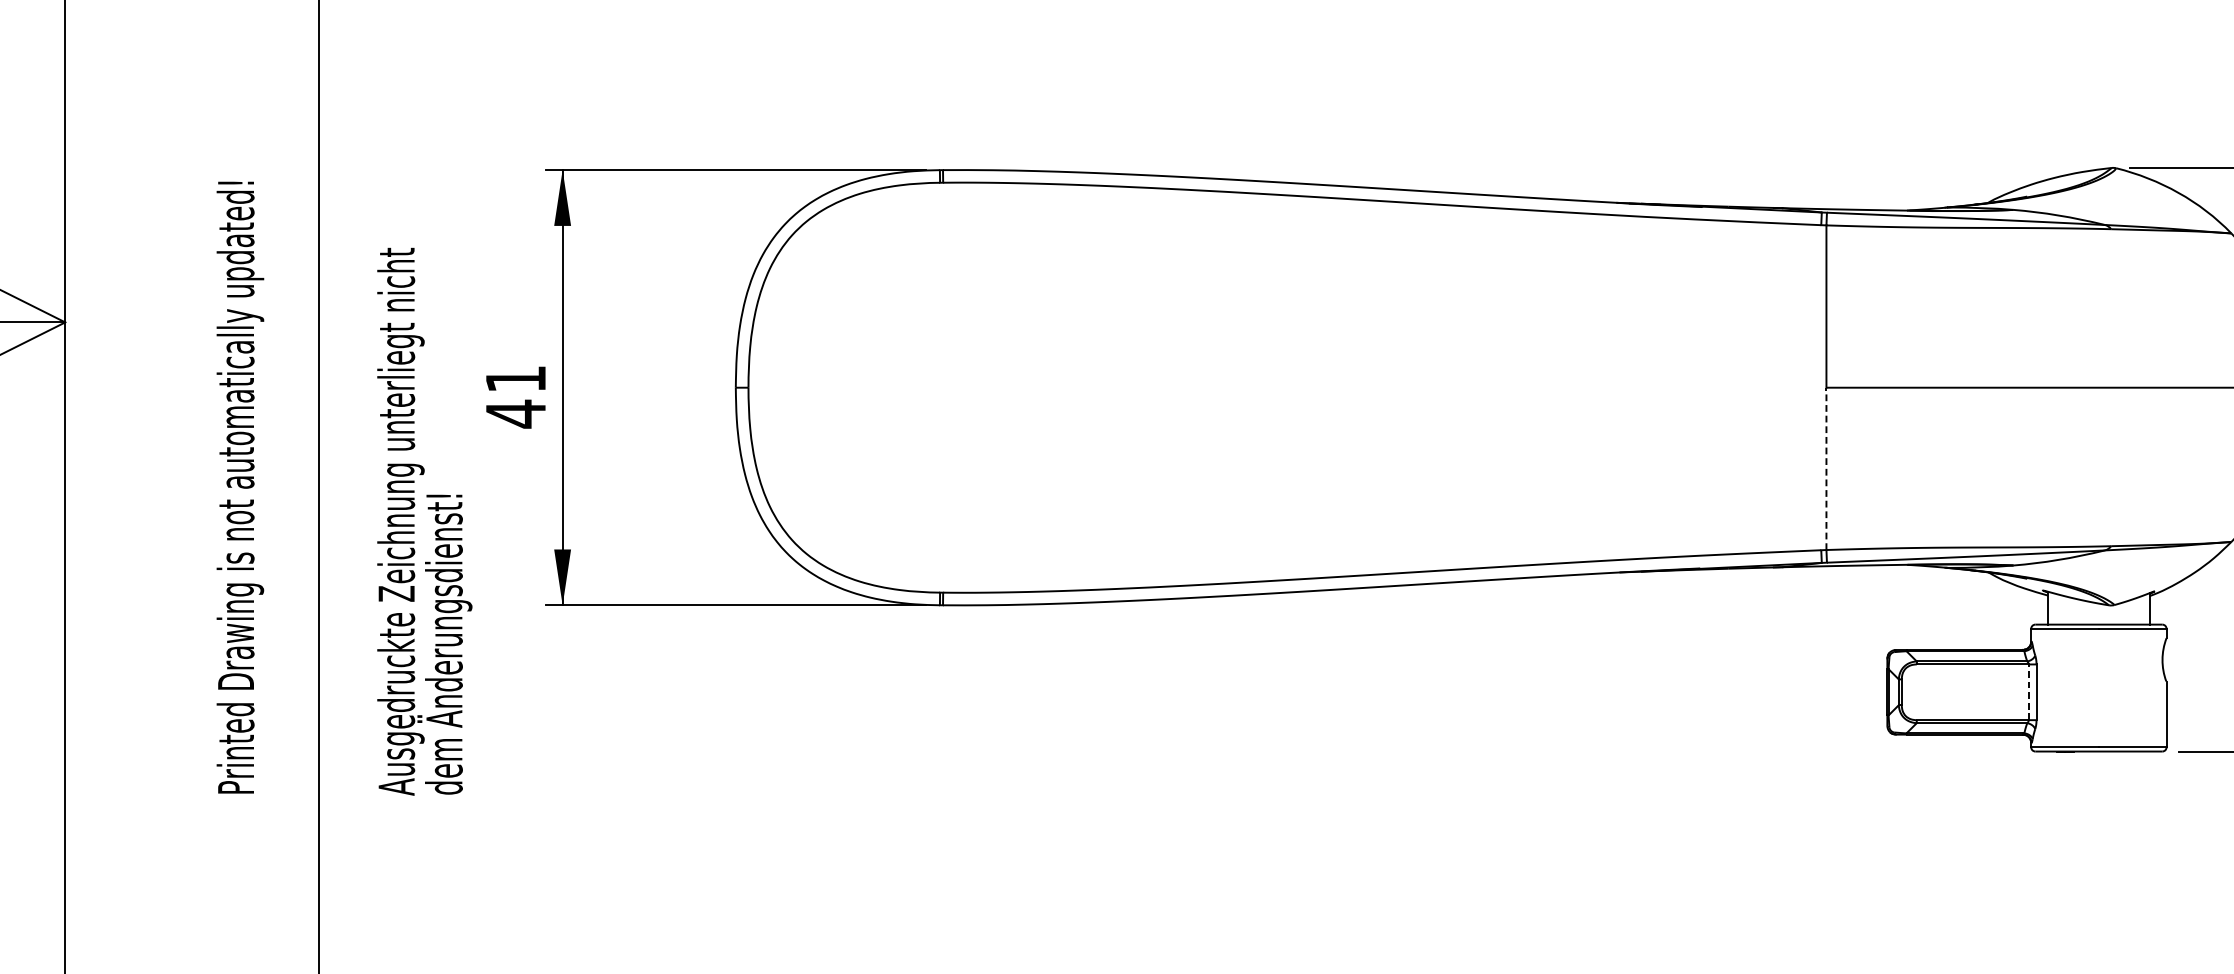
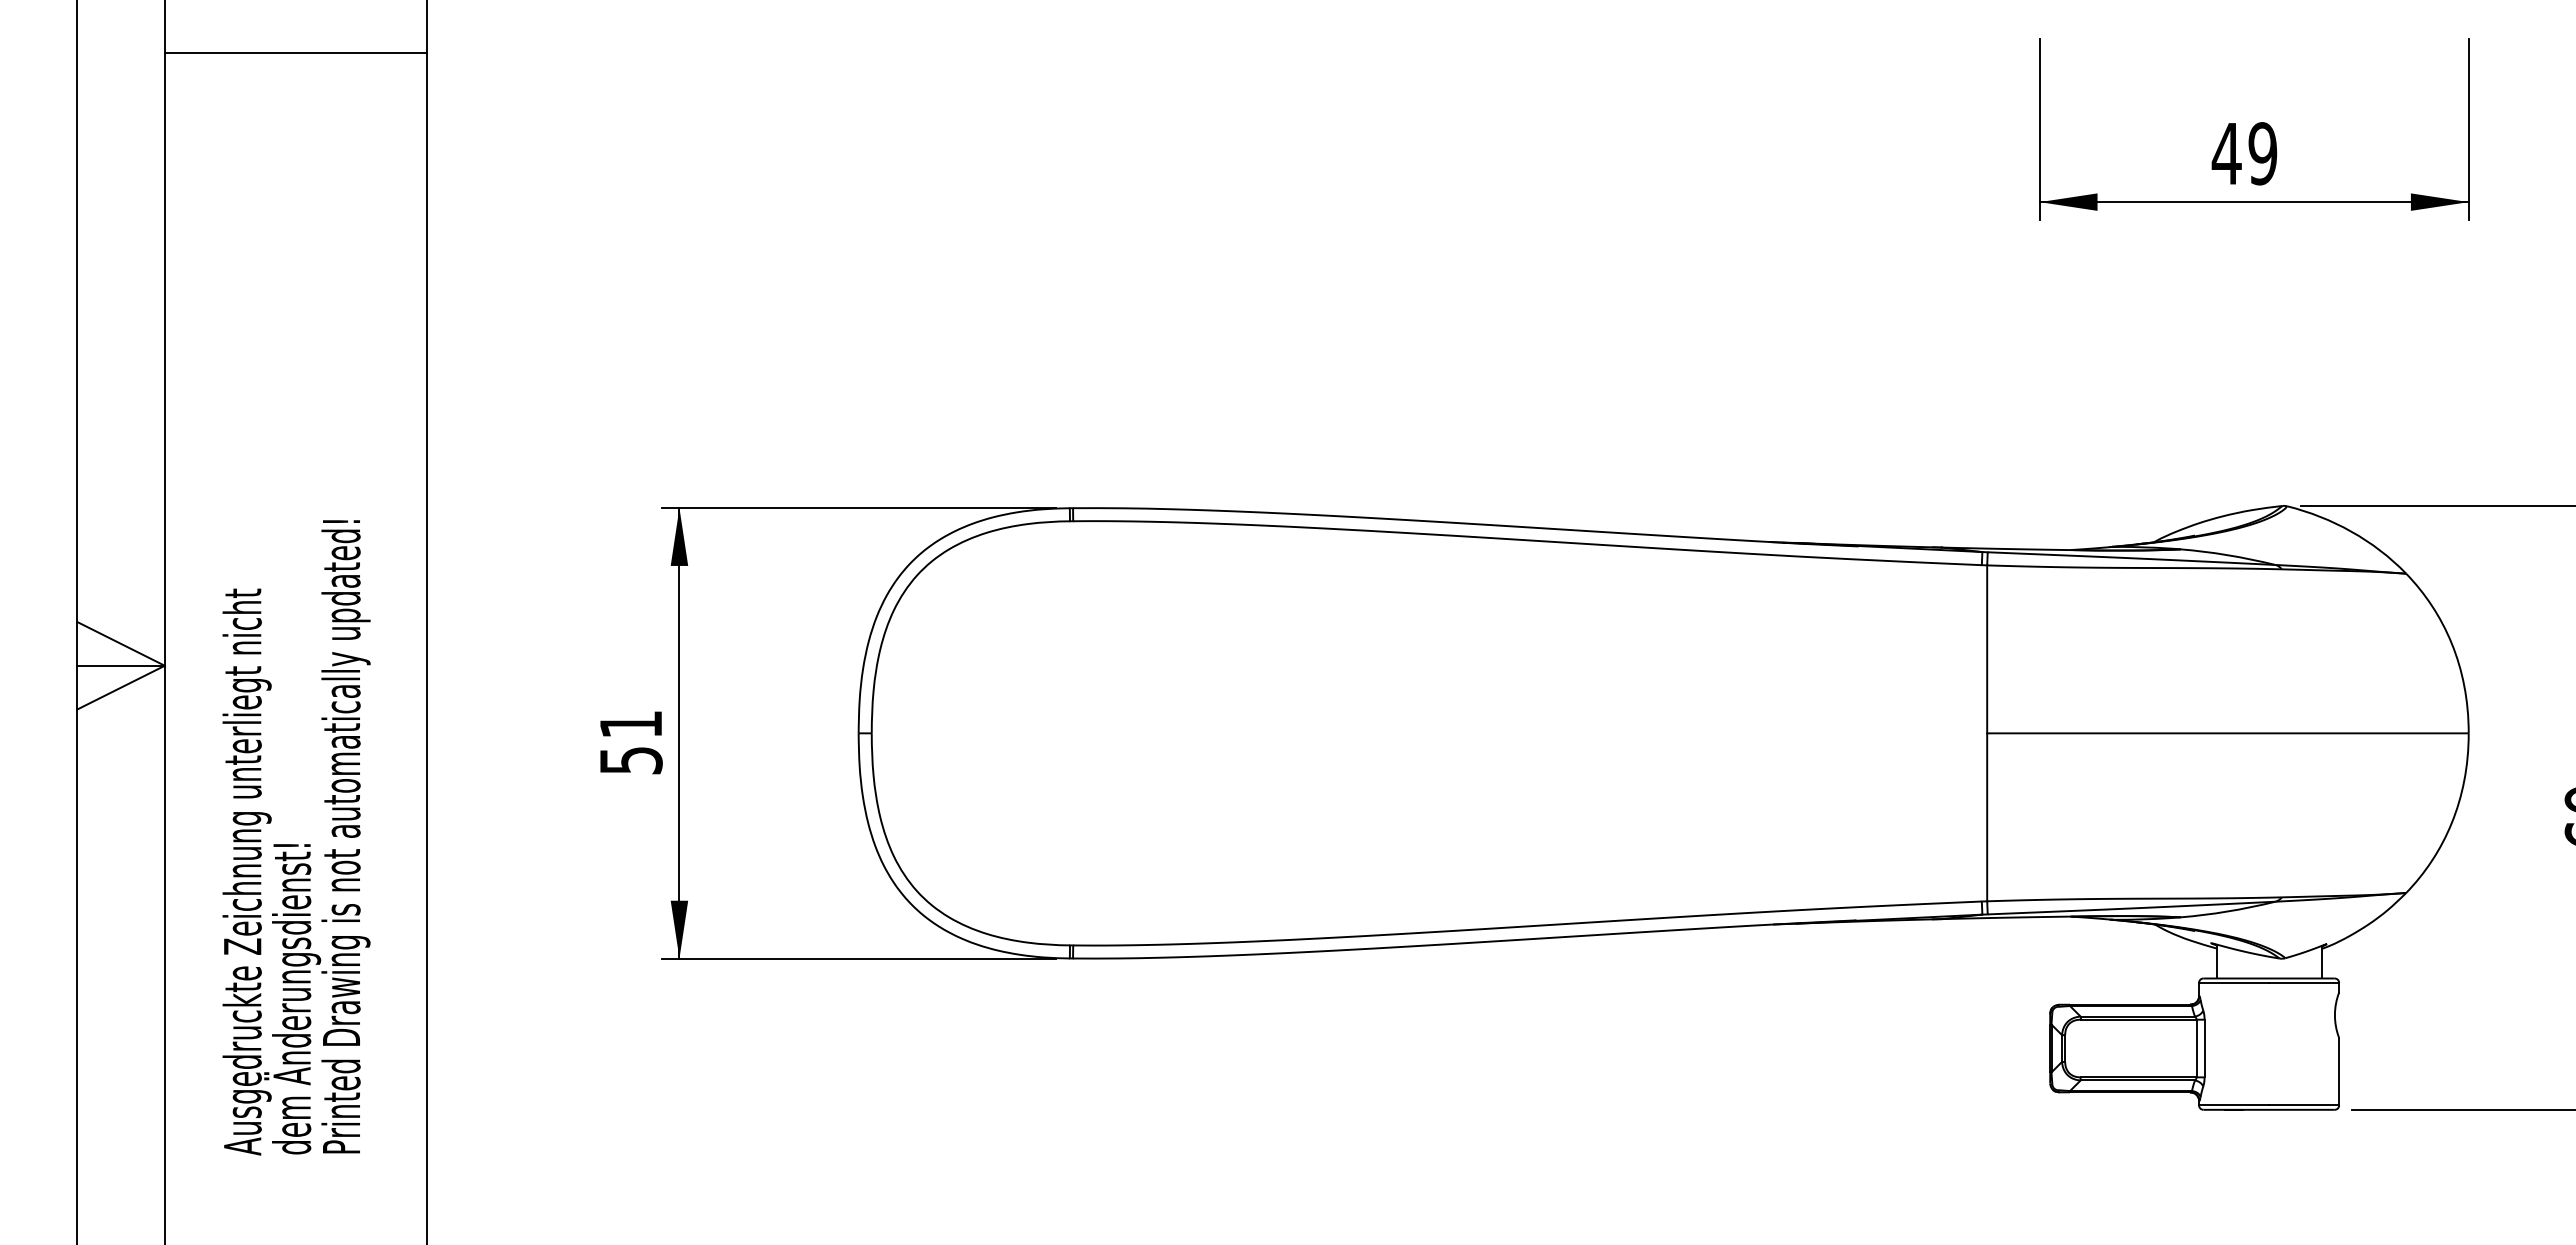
text: (516, 413) -> (631, 760), 41 -> 51
line: (1826, 469) -> (1987, 817), dashed -> solid
text: (424, 521) -> (271, 871), moved
line: (2028, 692) -> (2196, 1048), dashed -> solid

